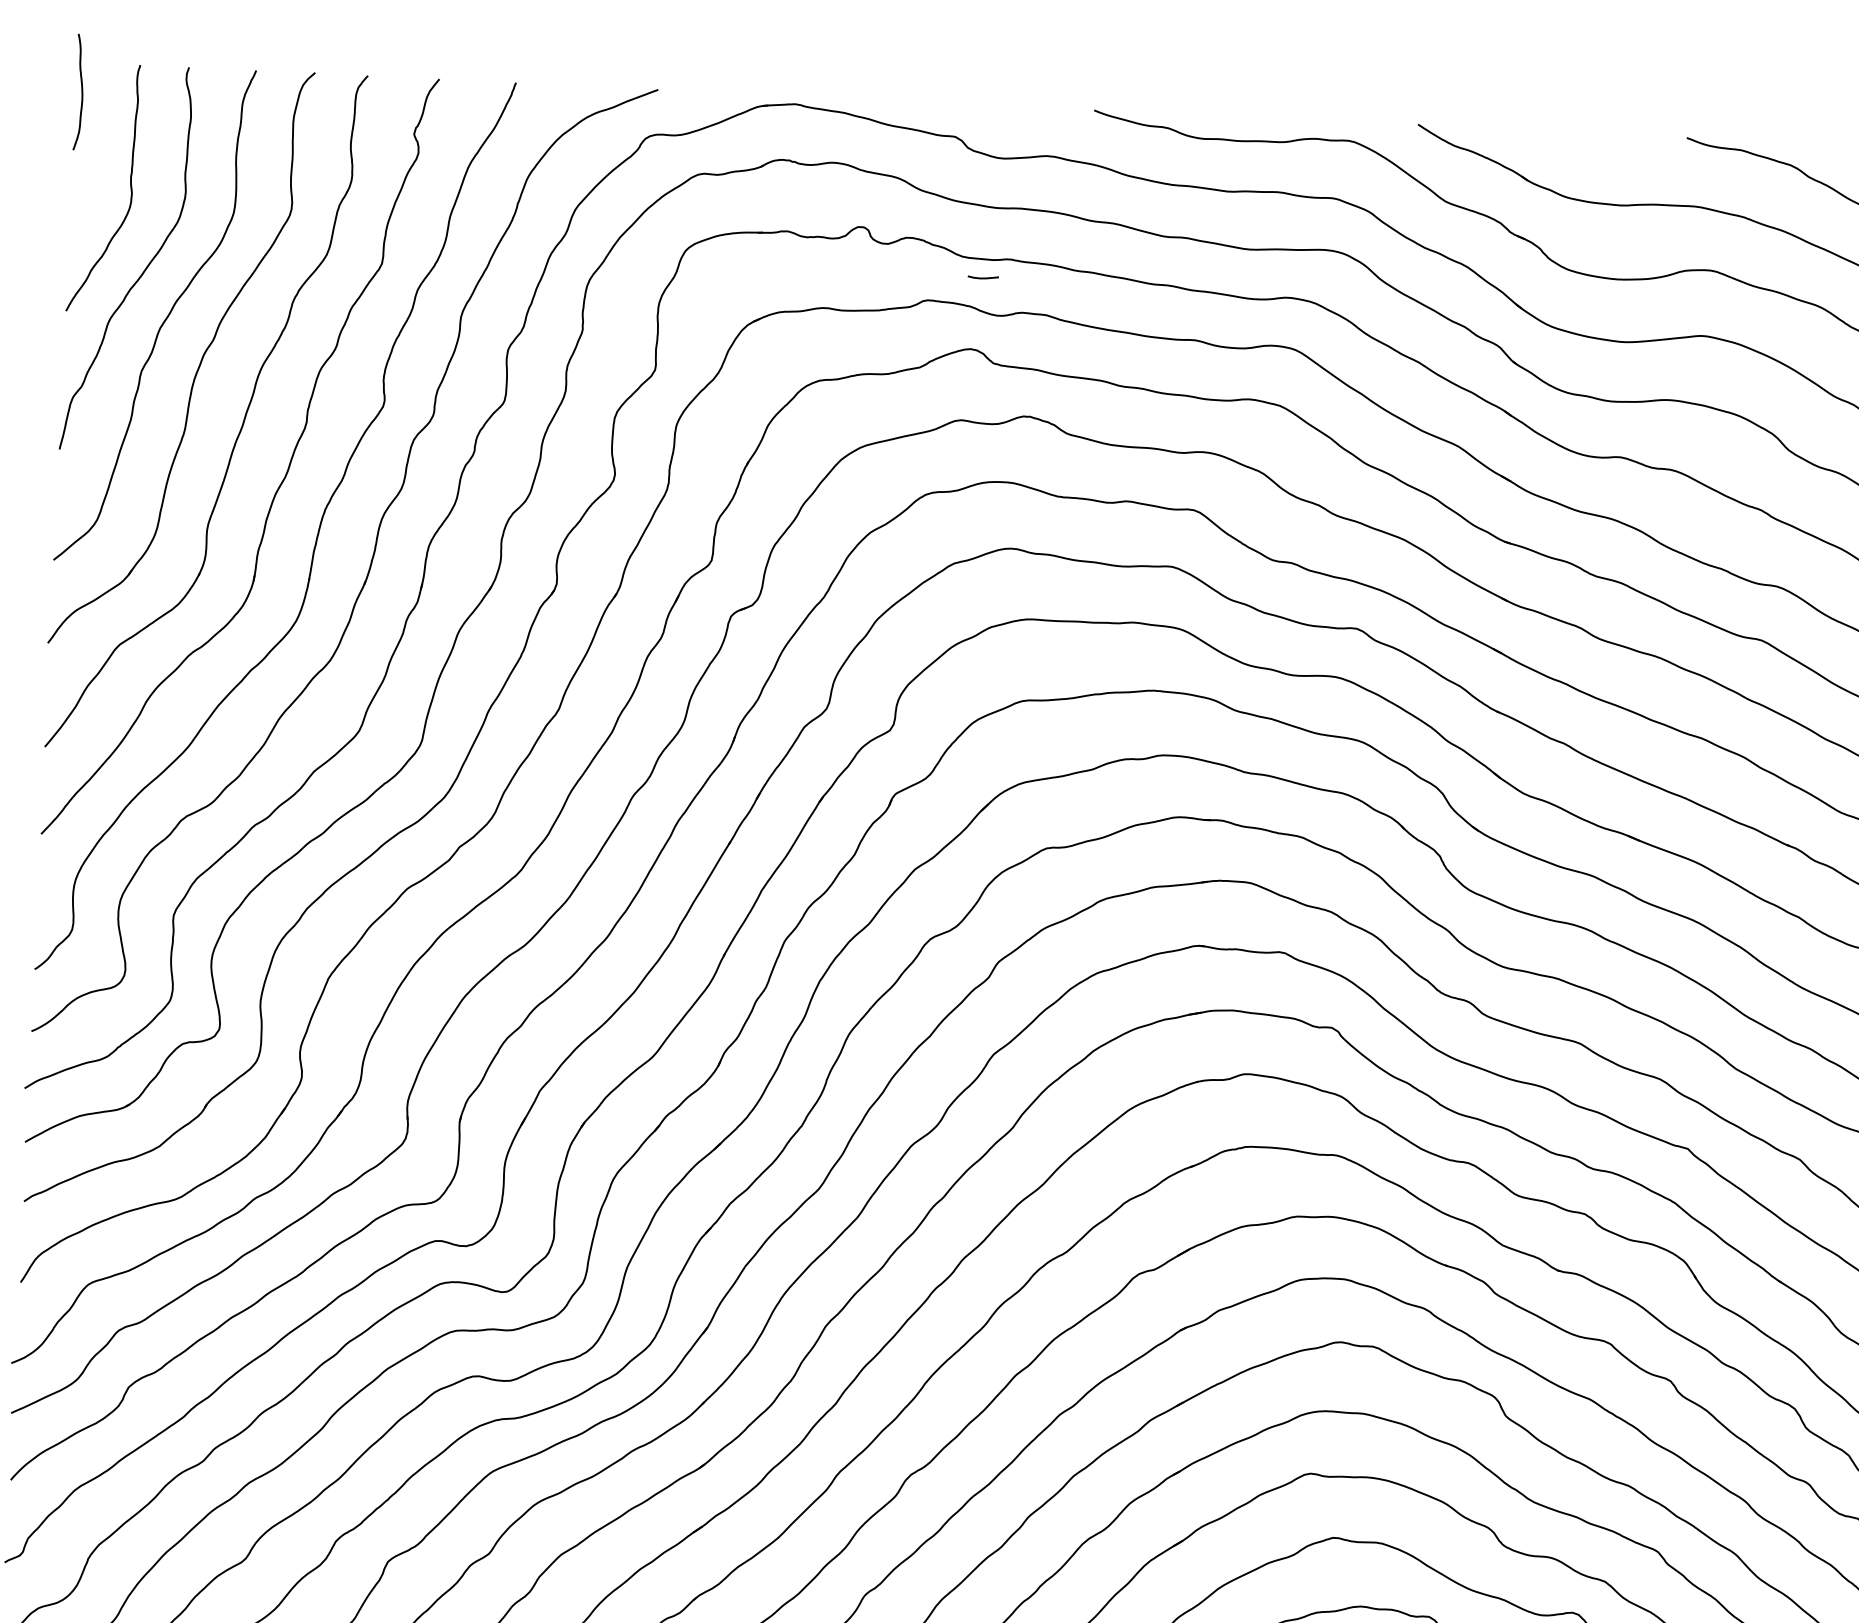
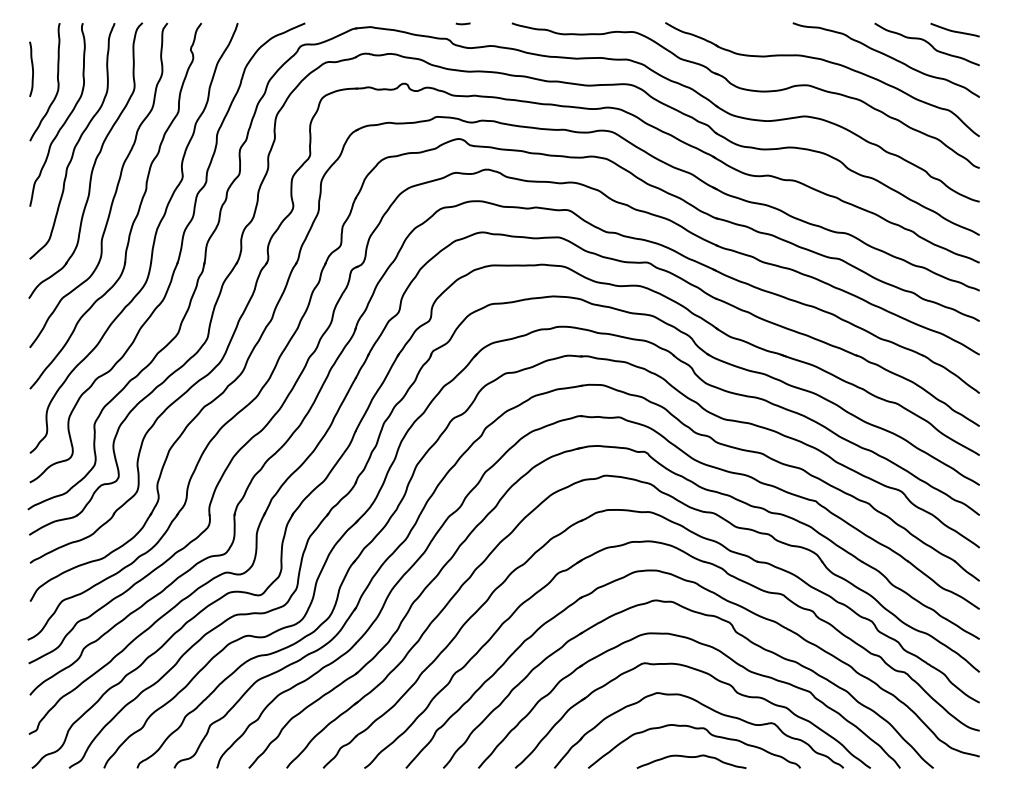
curve: (79, 88) -> (31, 67), moved
curve: (981, 276) -> (462, 23), moved

